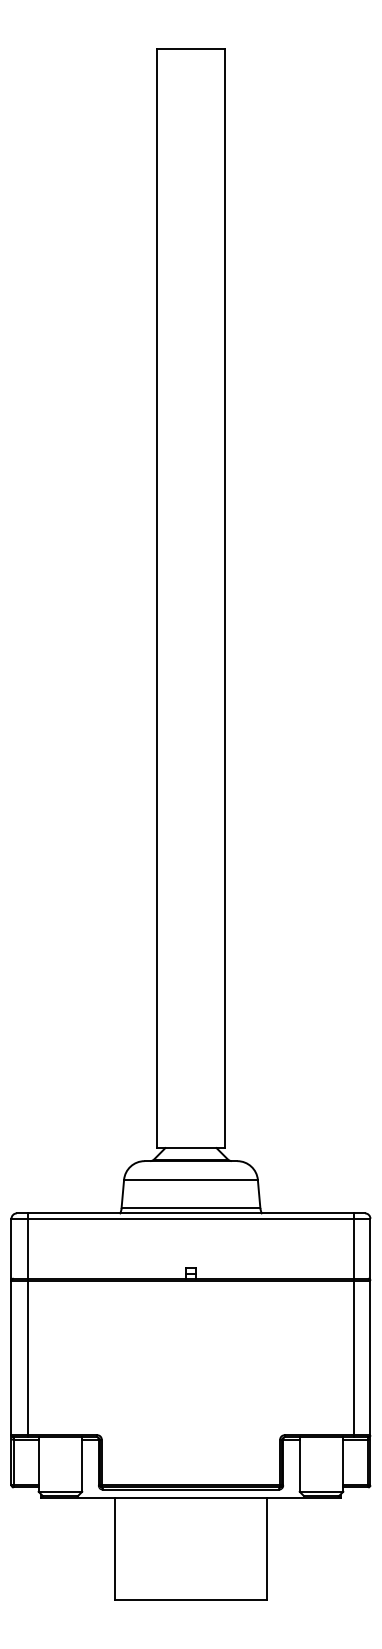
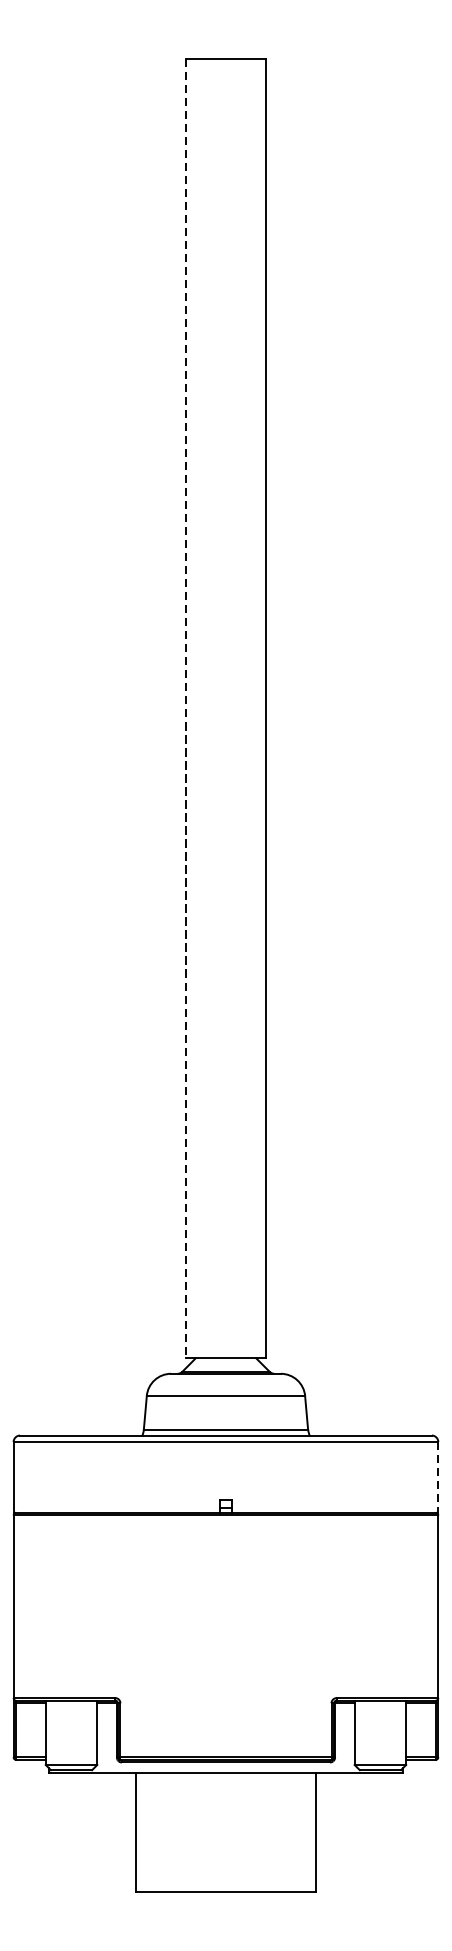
line: (157, 599) -> (186, 709), solid -> dashed
line: (370, 1248) -> (438, 1477), solid -> dashed
line: (27, 1325) -> (32, 1568), removed
line: (354, 1325) -> (419, 1568), removed

